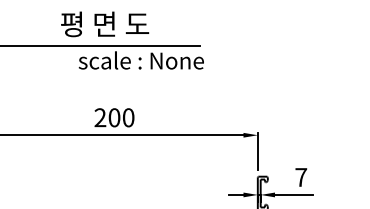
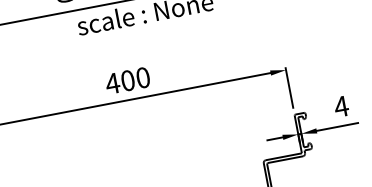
text: (100, 117) -> (112, 83), 200 -> 400
text: (300, 177) -> (340, 106), 7 -> 4

